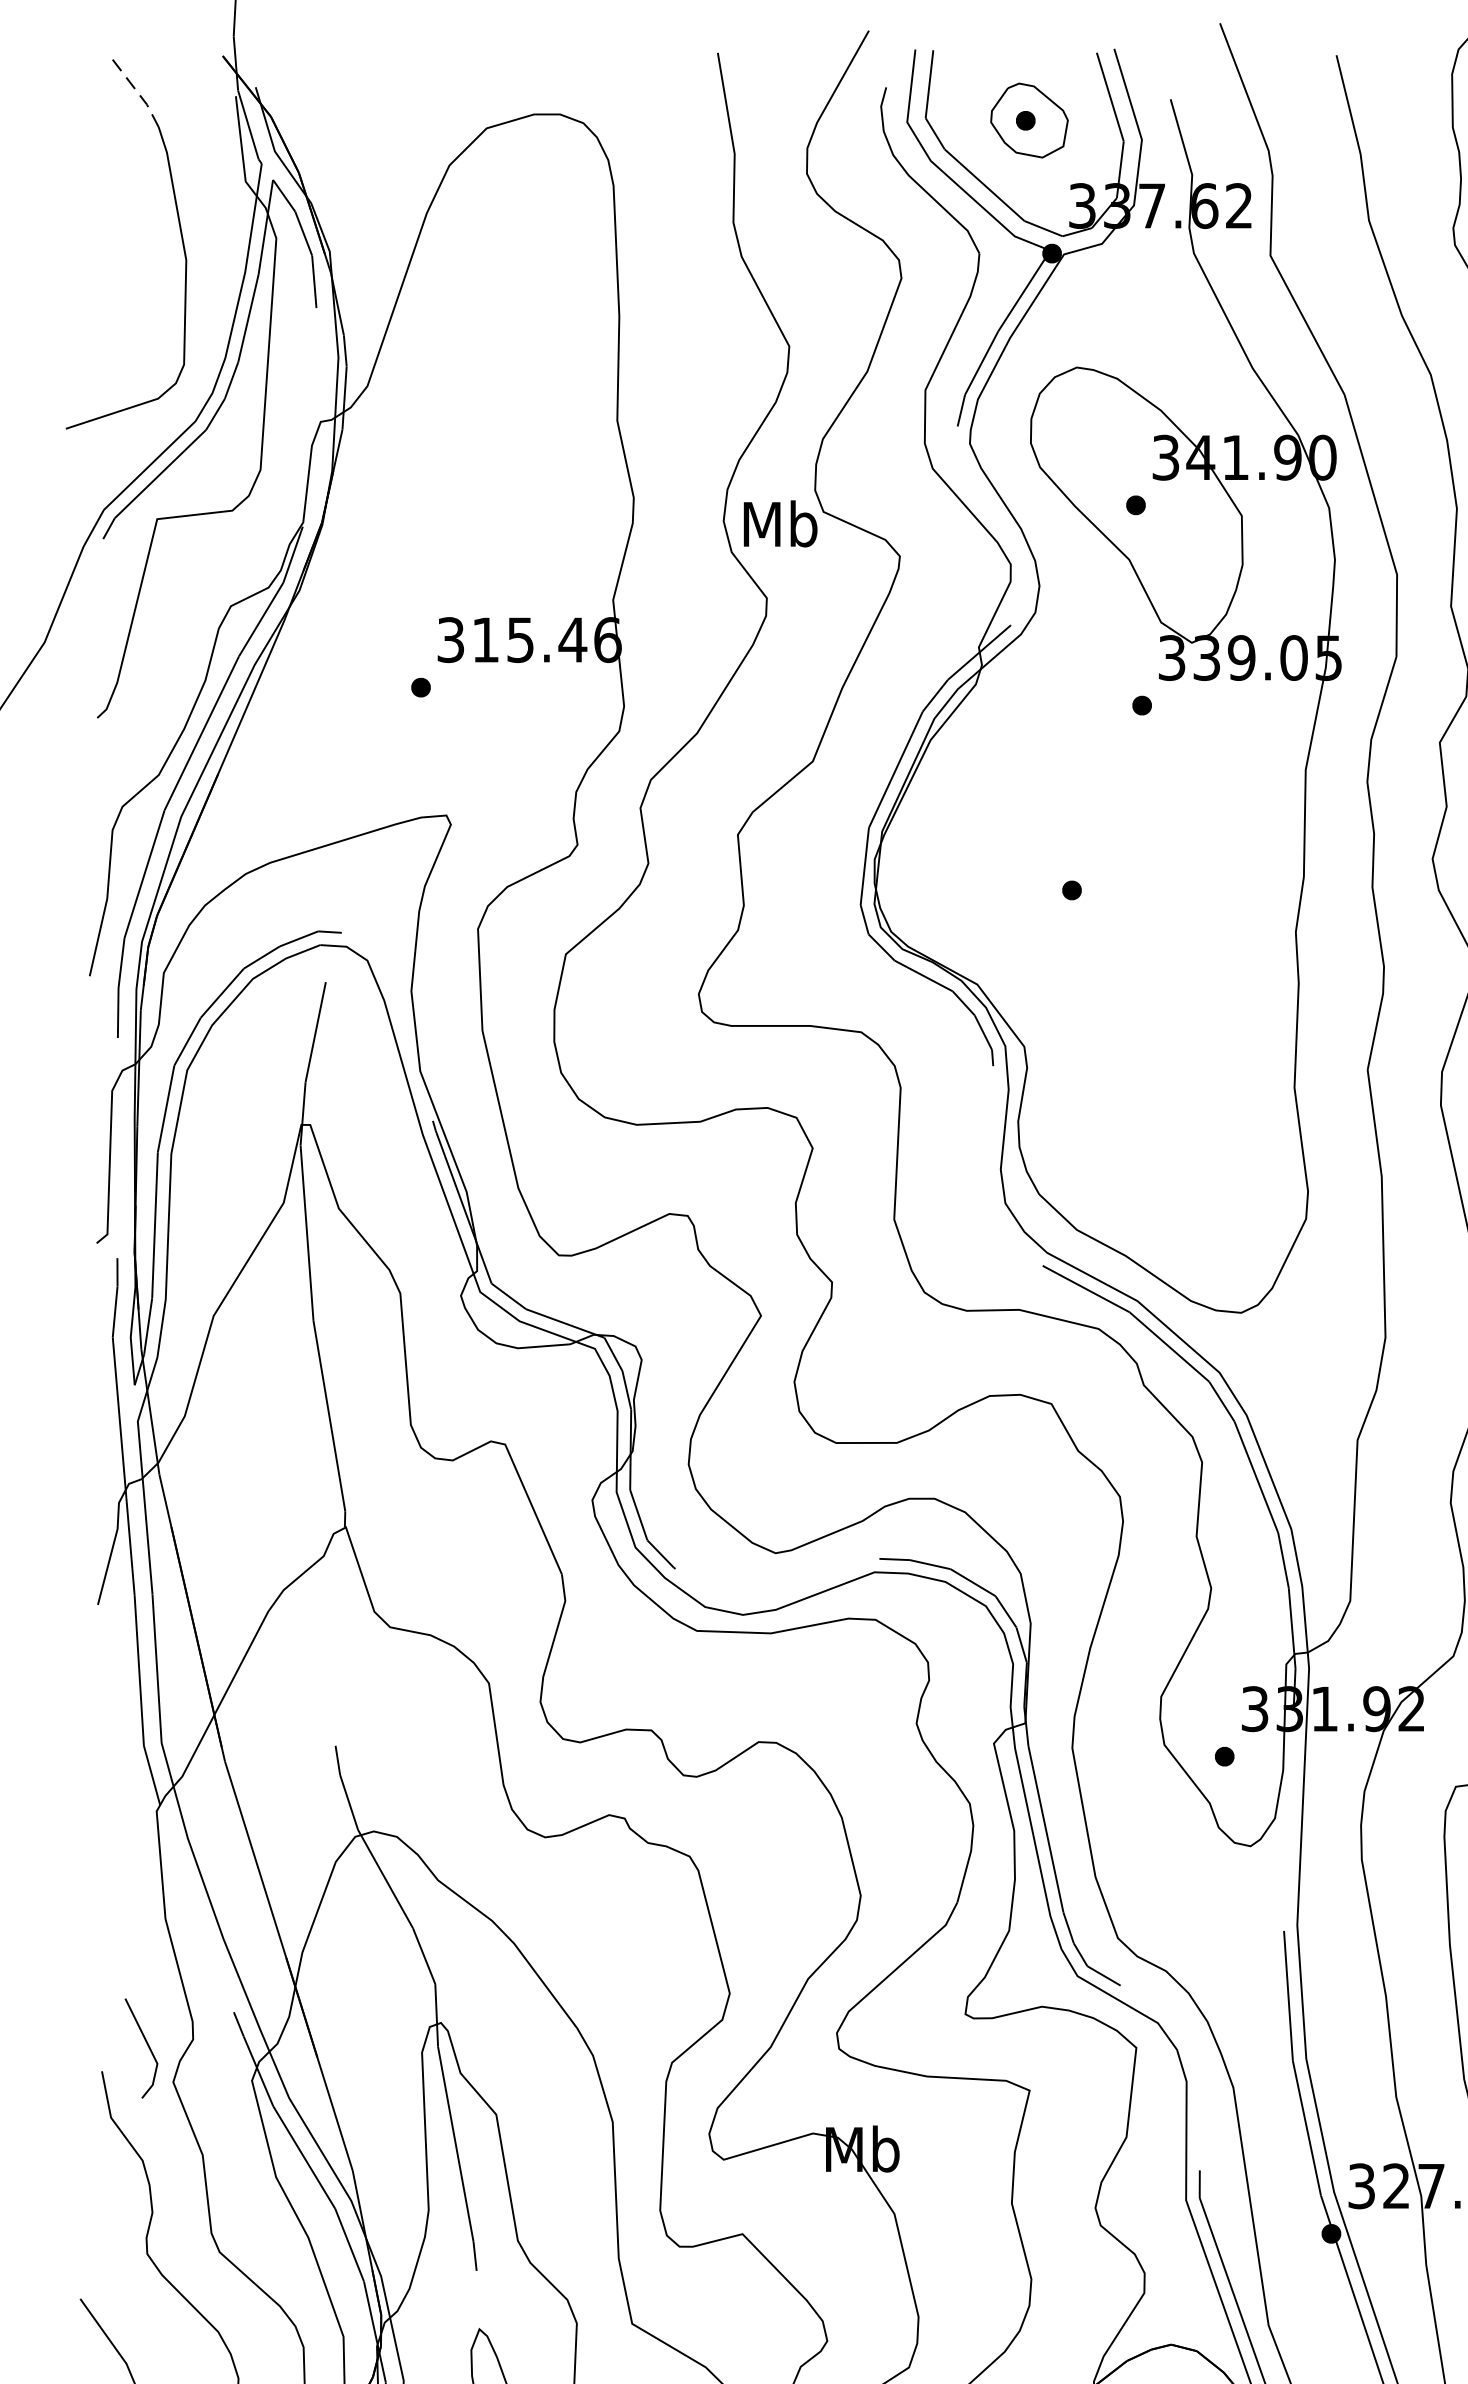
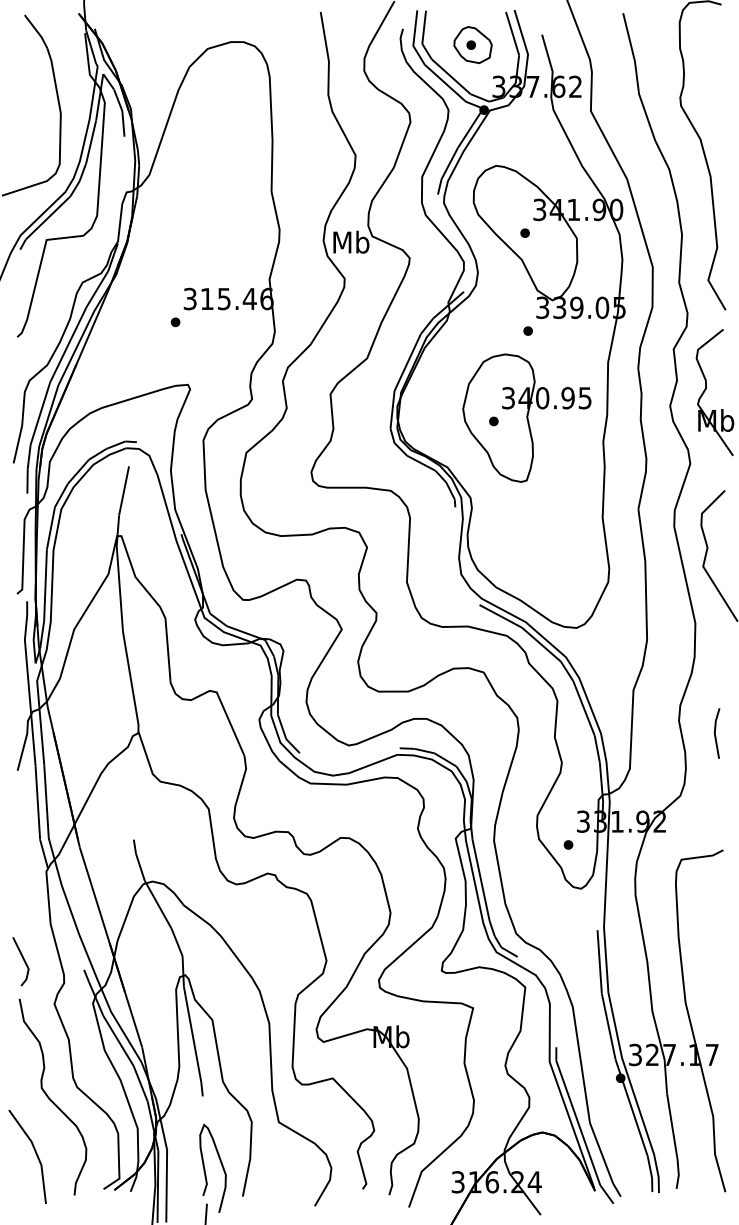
line: (138, 92) -> (37, 31), dashed -> solid
part: (1138, 882) -> (526, 417), added
line: (146, 2046) -> (23, 960), moved

